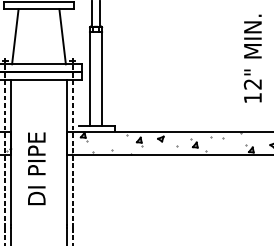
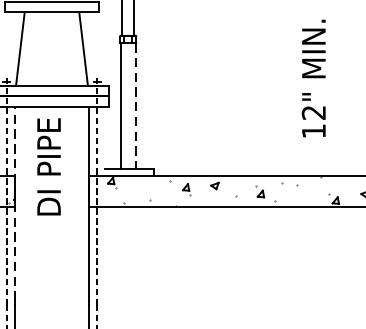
text: (252, 58) -> (313, 78), moved
line: (101, 79) -> (135, 106), solid -> dashed
line: (11, 151) -> (15, 202), solid -> dashed
text: (36, 168) -> (48, 166), moved

